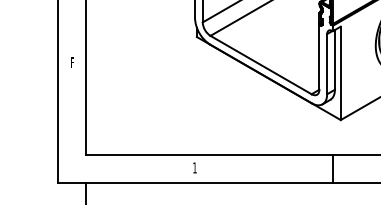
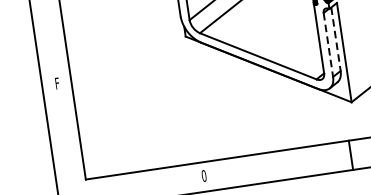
line: (334, 59) -> (335, 38), solid -> dashed
line: (327, 64) -> (328, 45), solid -> dashed
text: (194, 167) -> (203, 175), 1 -> 0

